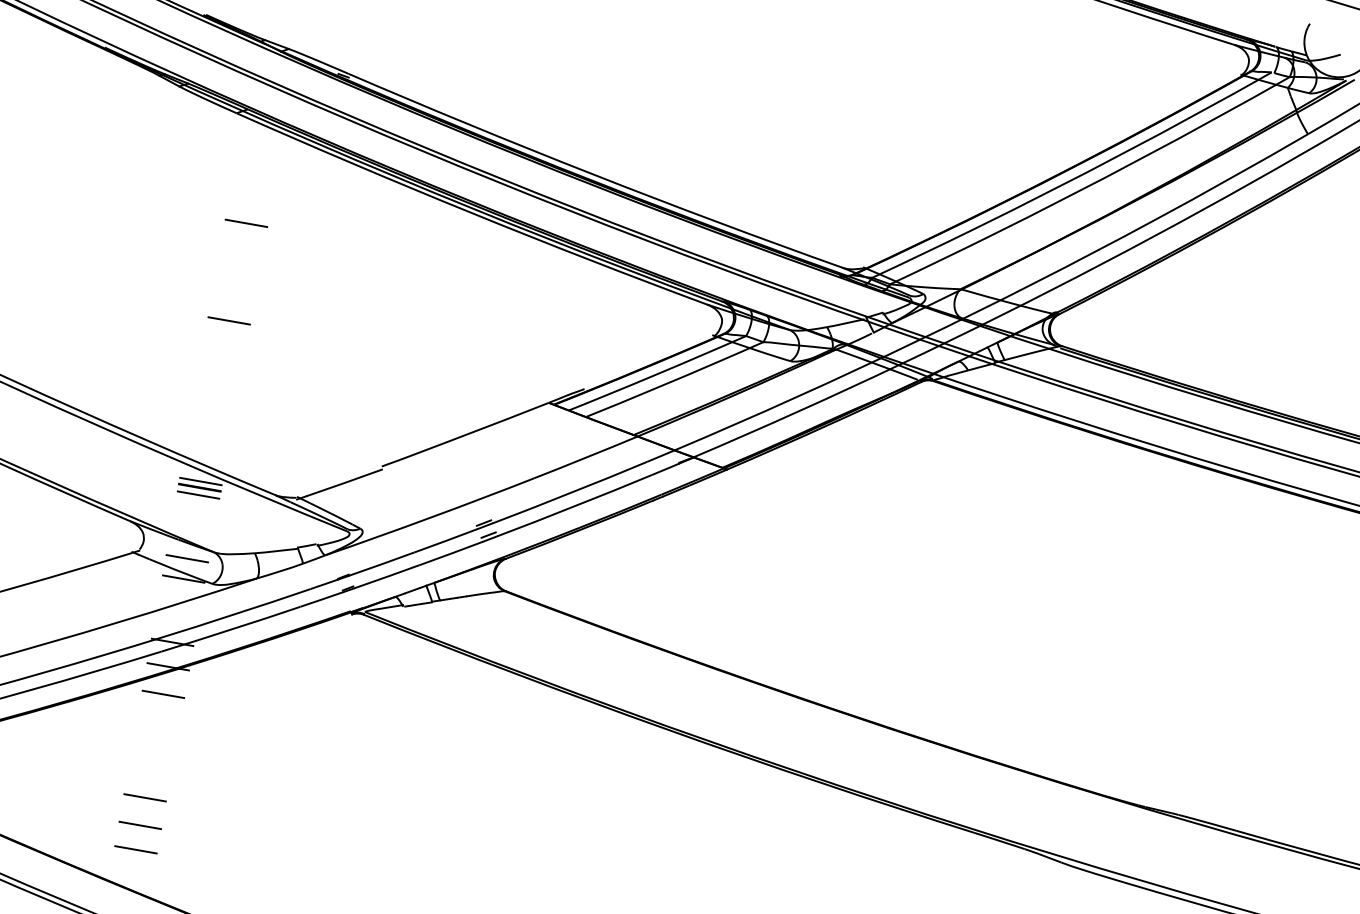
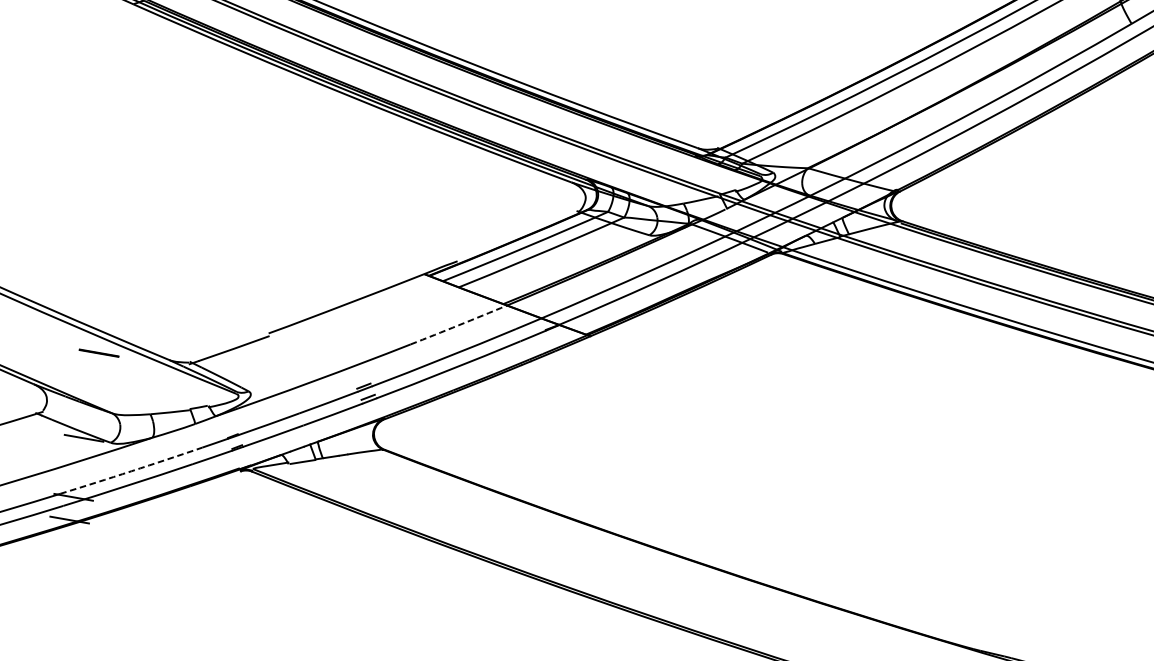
line: (246, 223) -> (142, 107), removed
line: (228, 320) -> (125, 197), removed
arc: (585, 457) -> (458, 325), solid -> dashed
line: (200, 481) -> (99, 347), removed
line: (198, 494) -> (97, 359), removed
line: (187, 558) -> (87, 419), removed
arc: (234, 614) -> (131, 471), solid -> dashed
line: (163, 694) -> (65, 545), removed
line: (144, 797) -> (47, 641), removed

